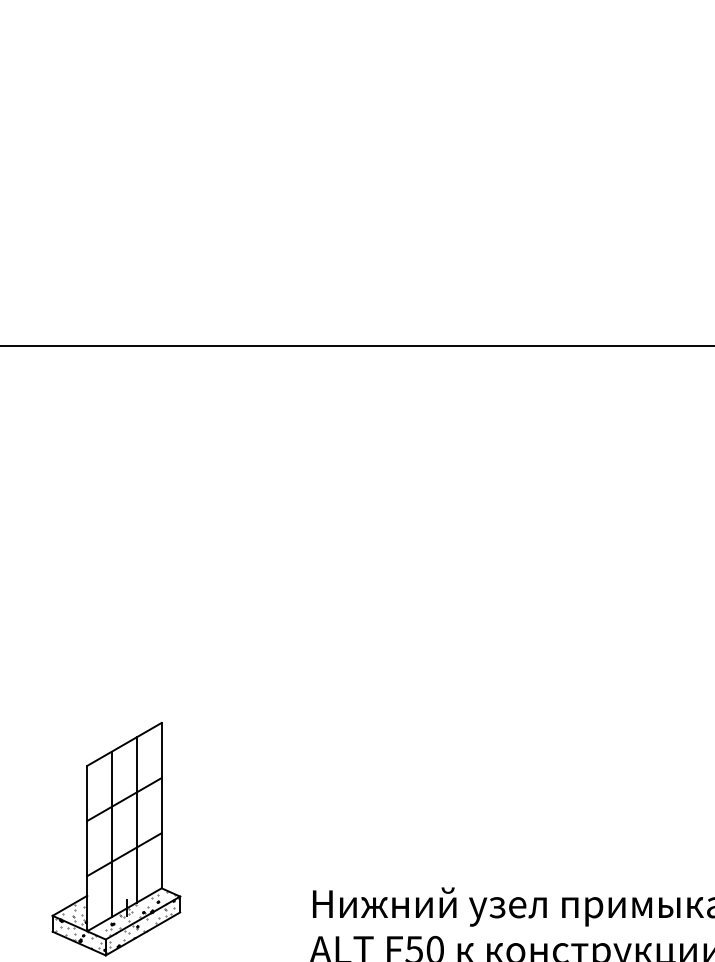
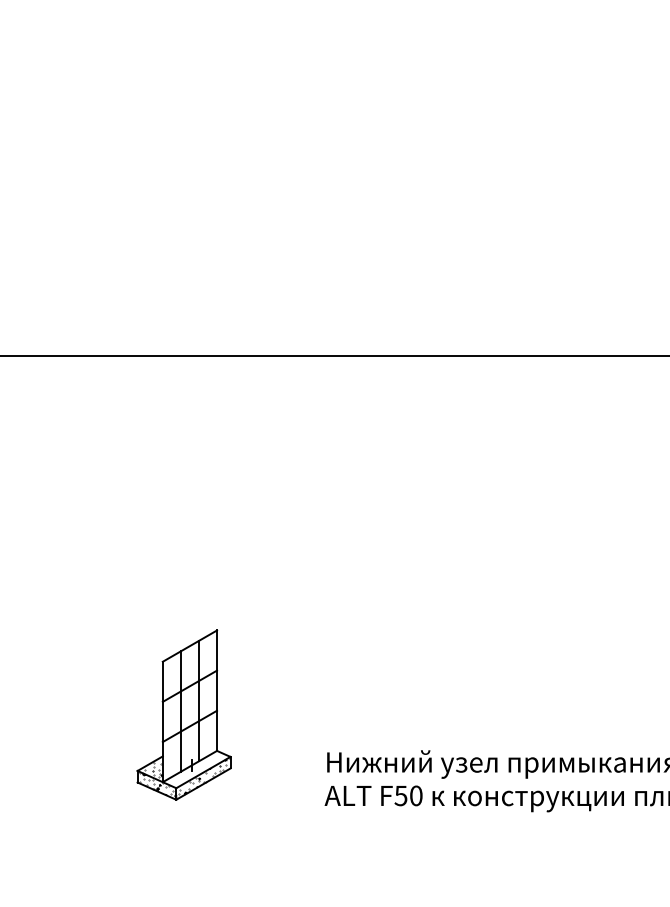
hatch: (141, 913) -> (202, 769), removed

